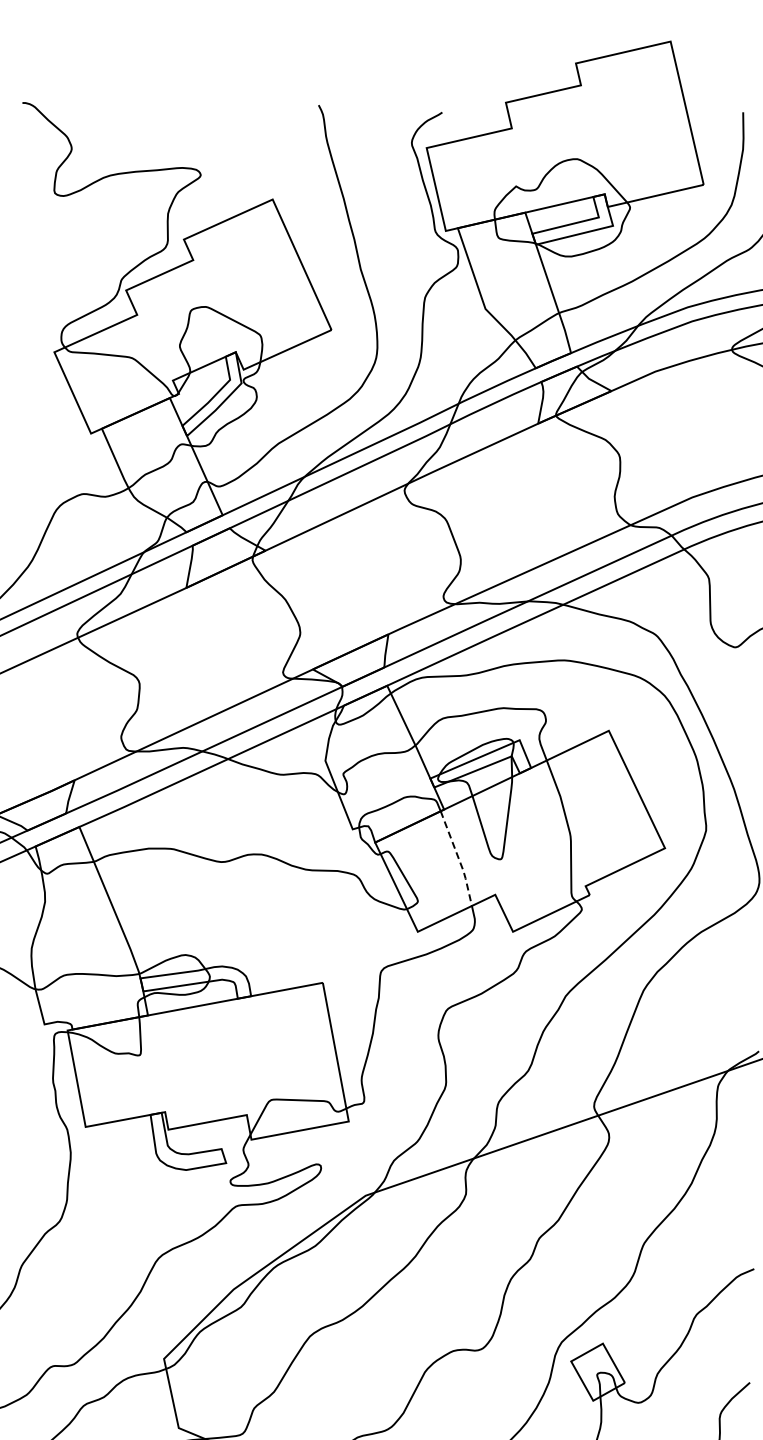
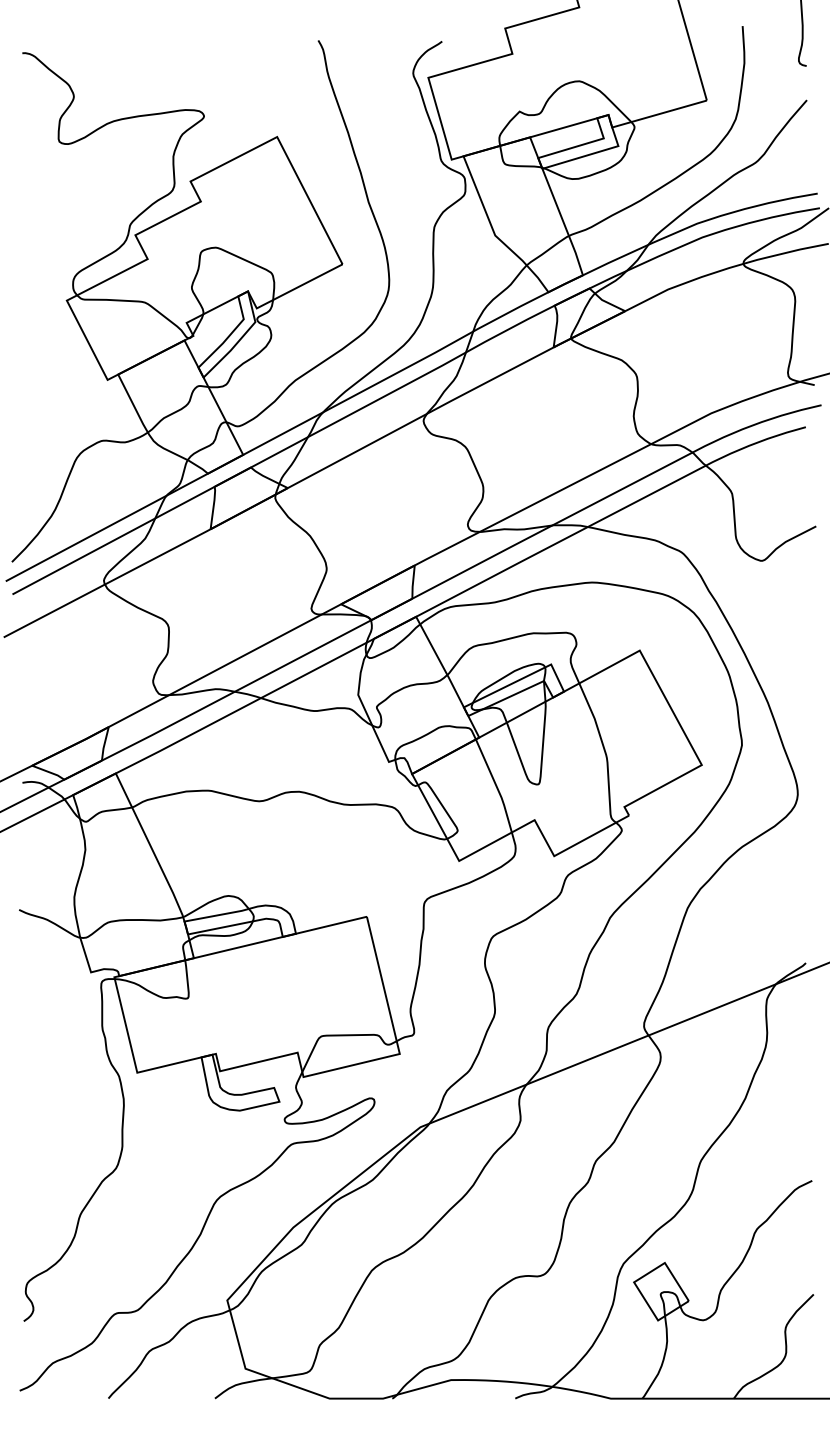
line: (458, 859) -> (496, 786), dashed -> solid

